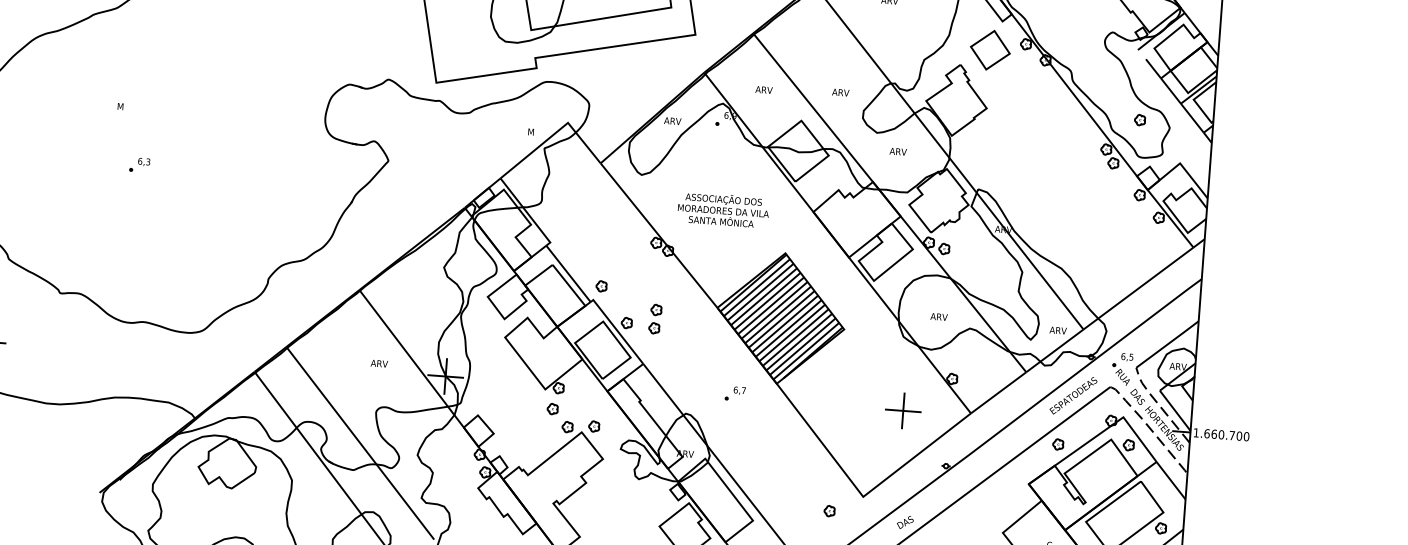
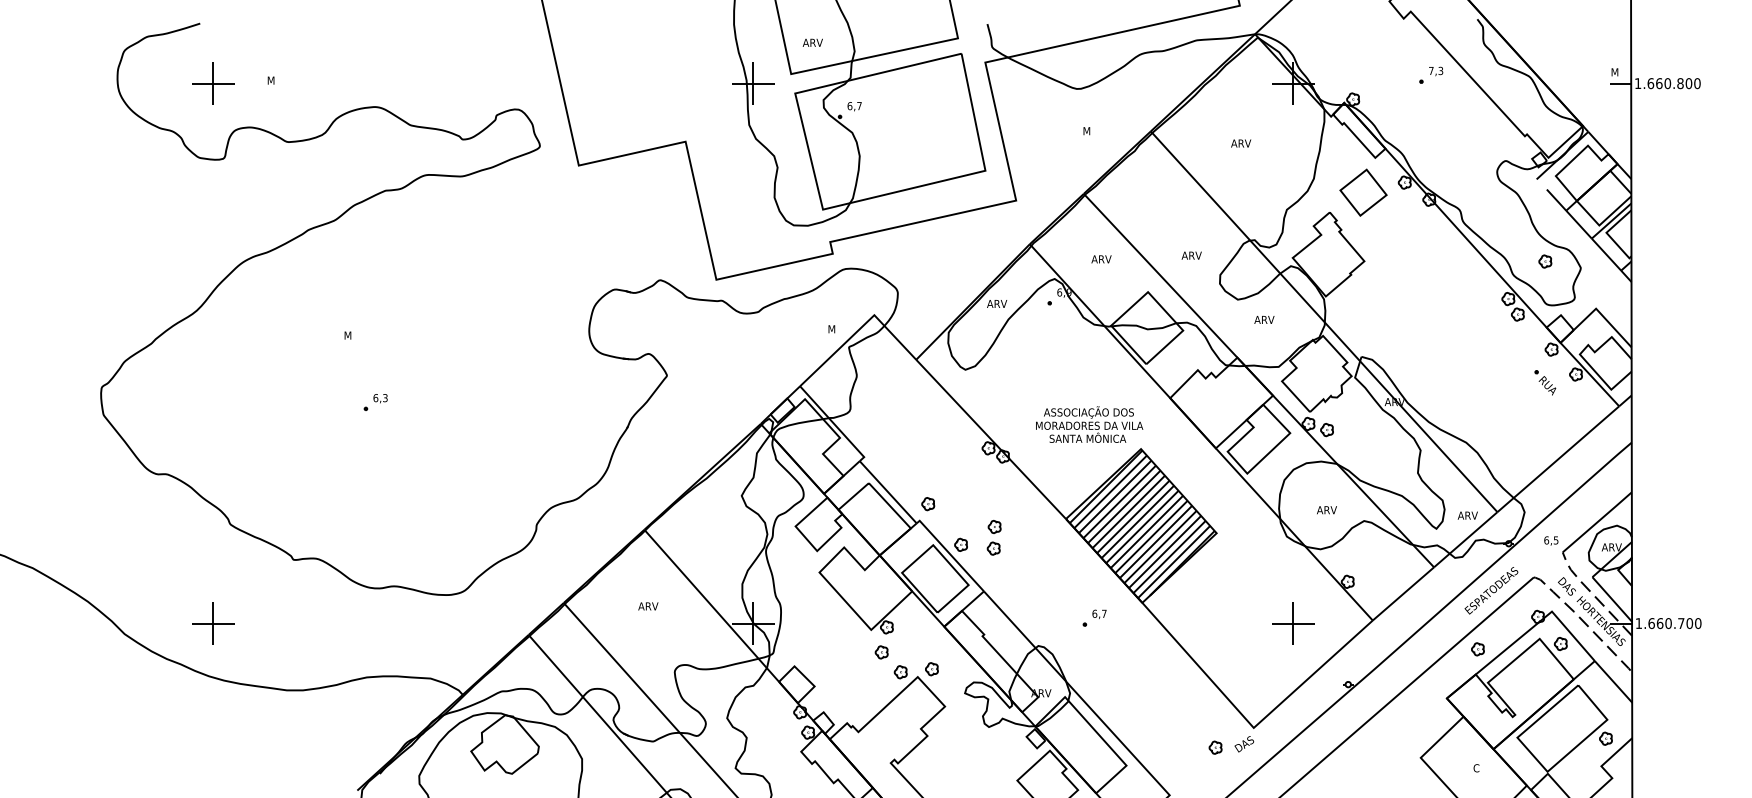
text: (723, 209) -> (1089, 424), moved
text: (379, 363) -> (648, 606), moved
part: (1121, 374) -> (1545, 382), moved
text: (905, 522) -> (1244, 744), moved

